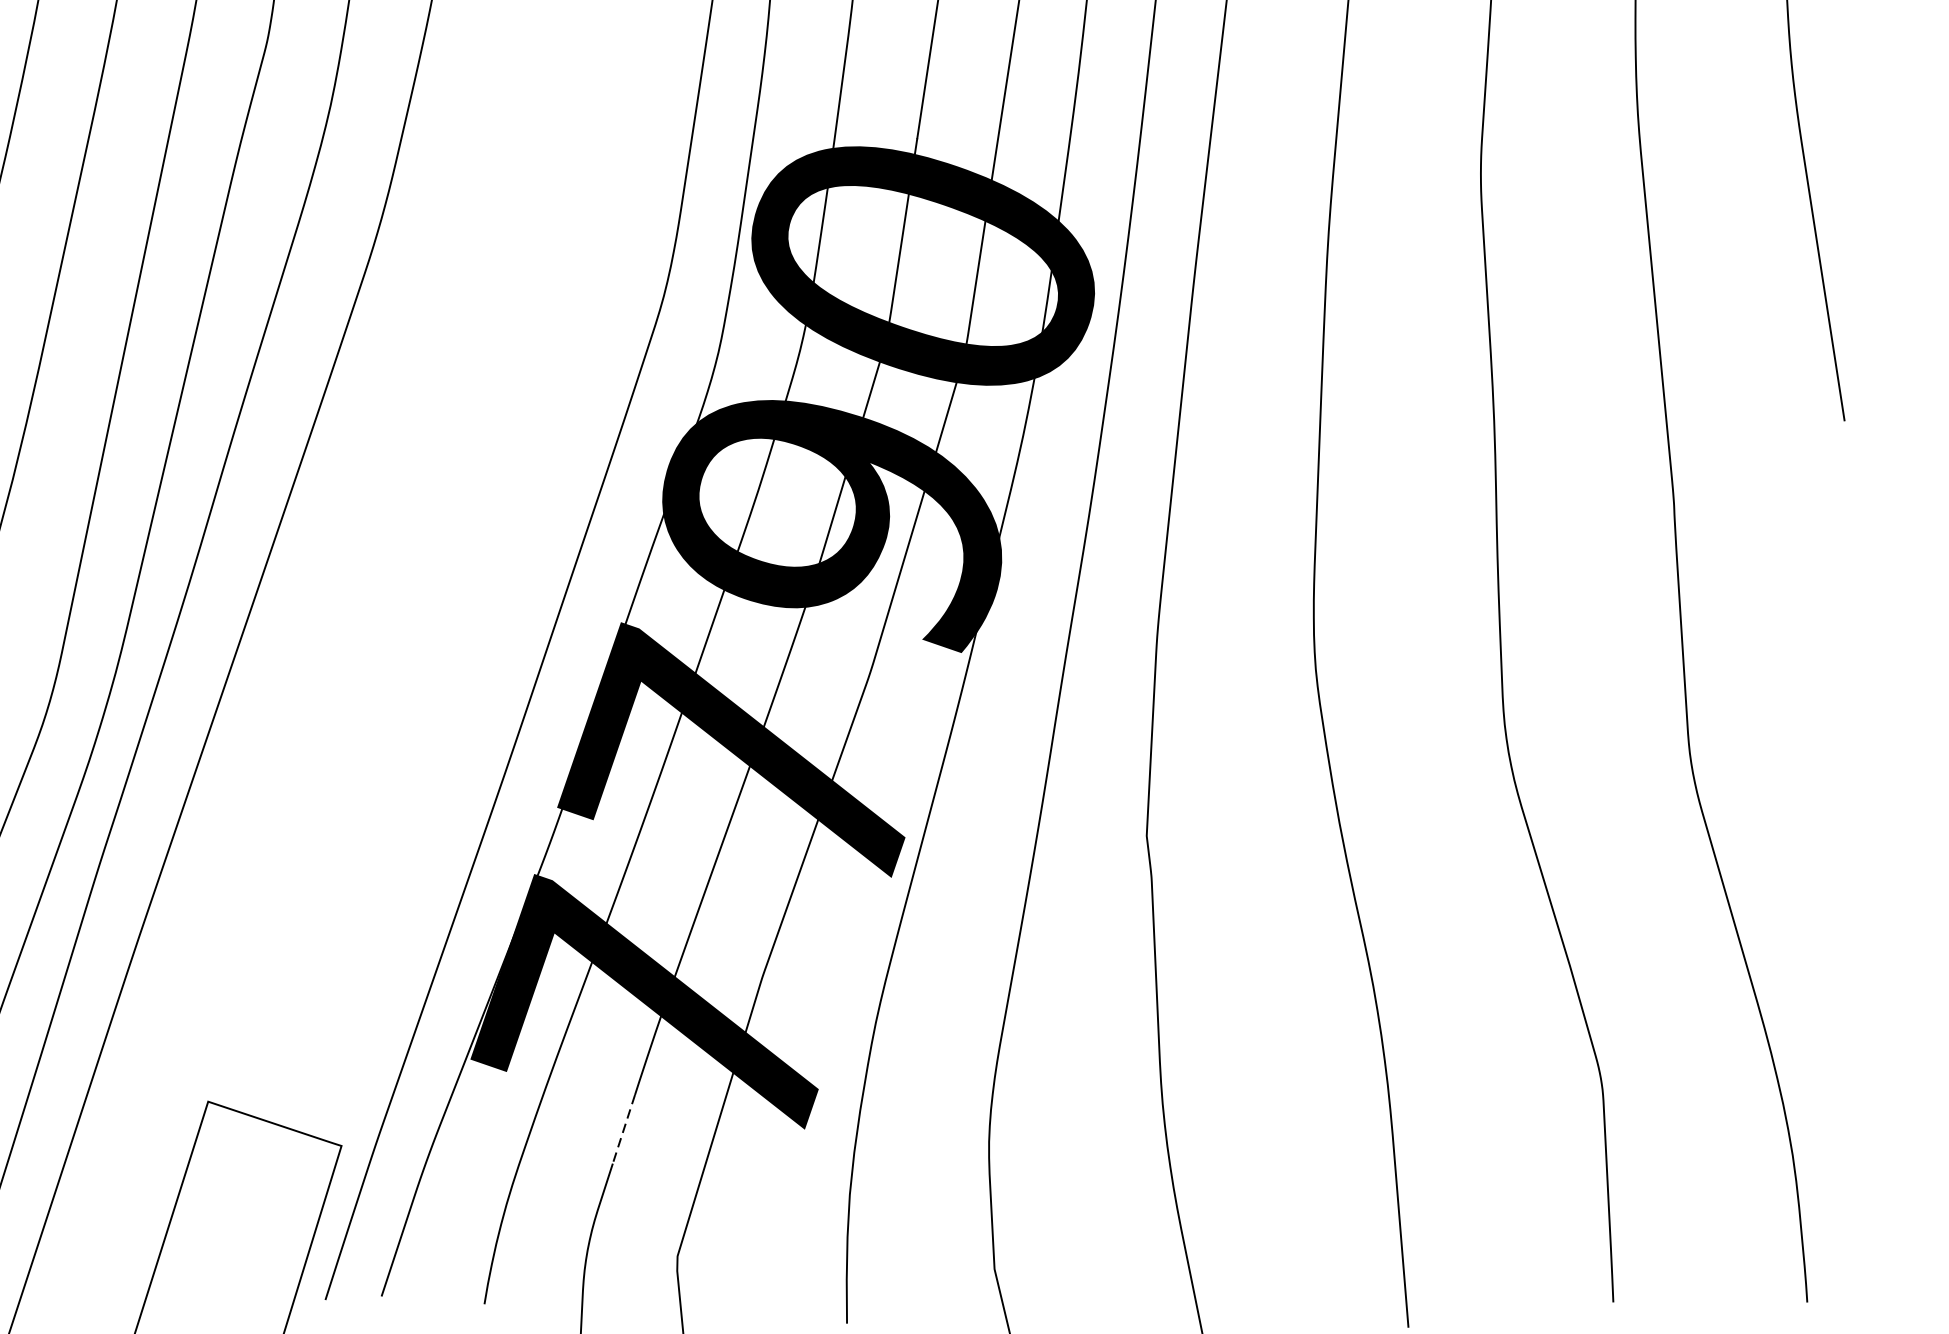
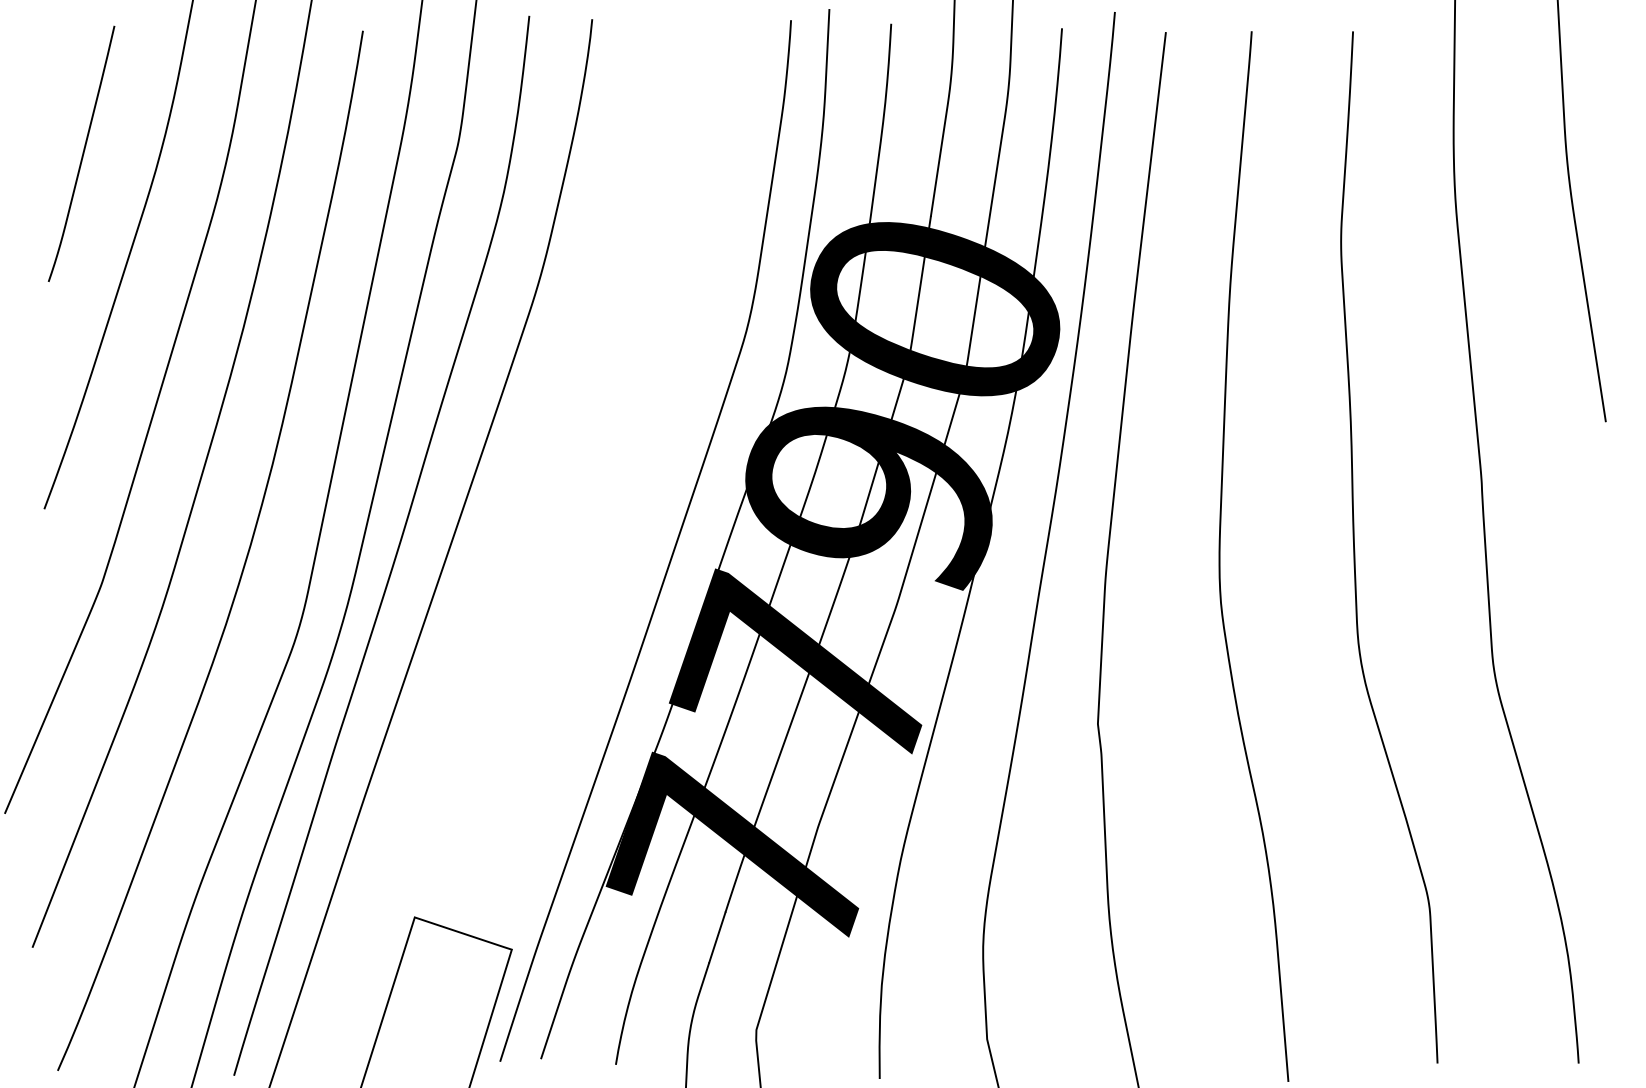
line: (624, 1130) -> (717, 938), dashed -> solid

